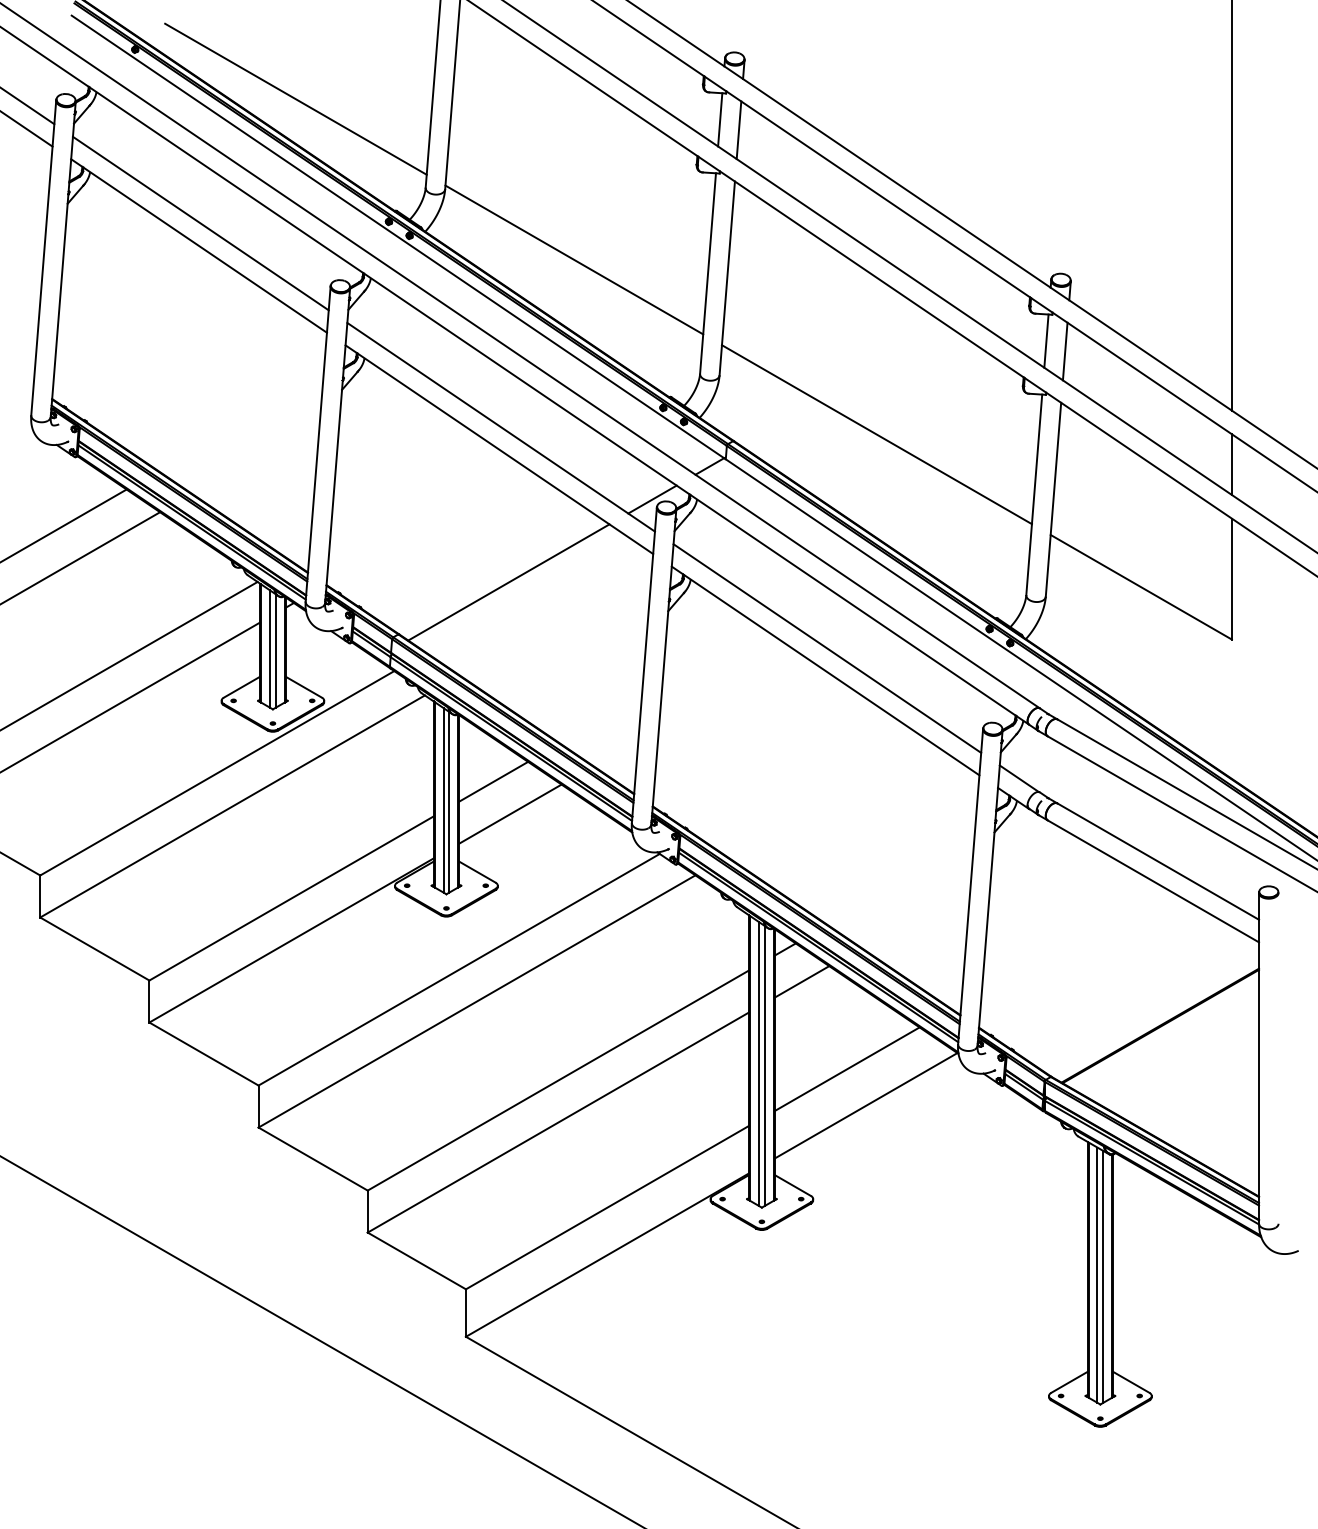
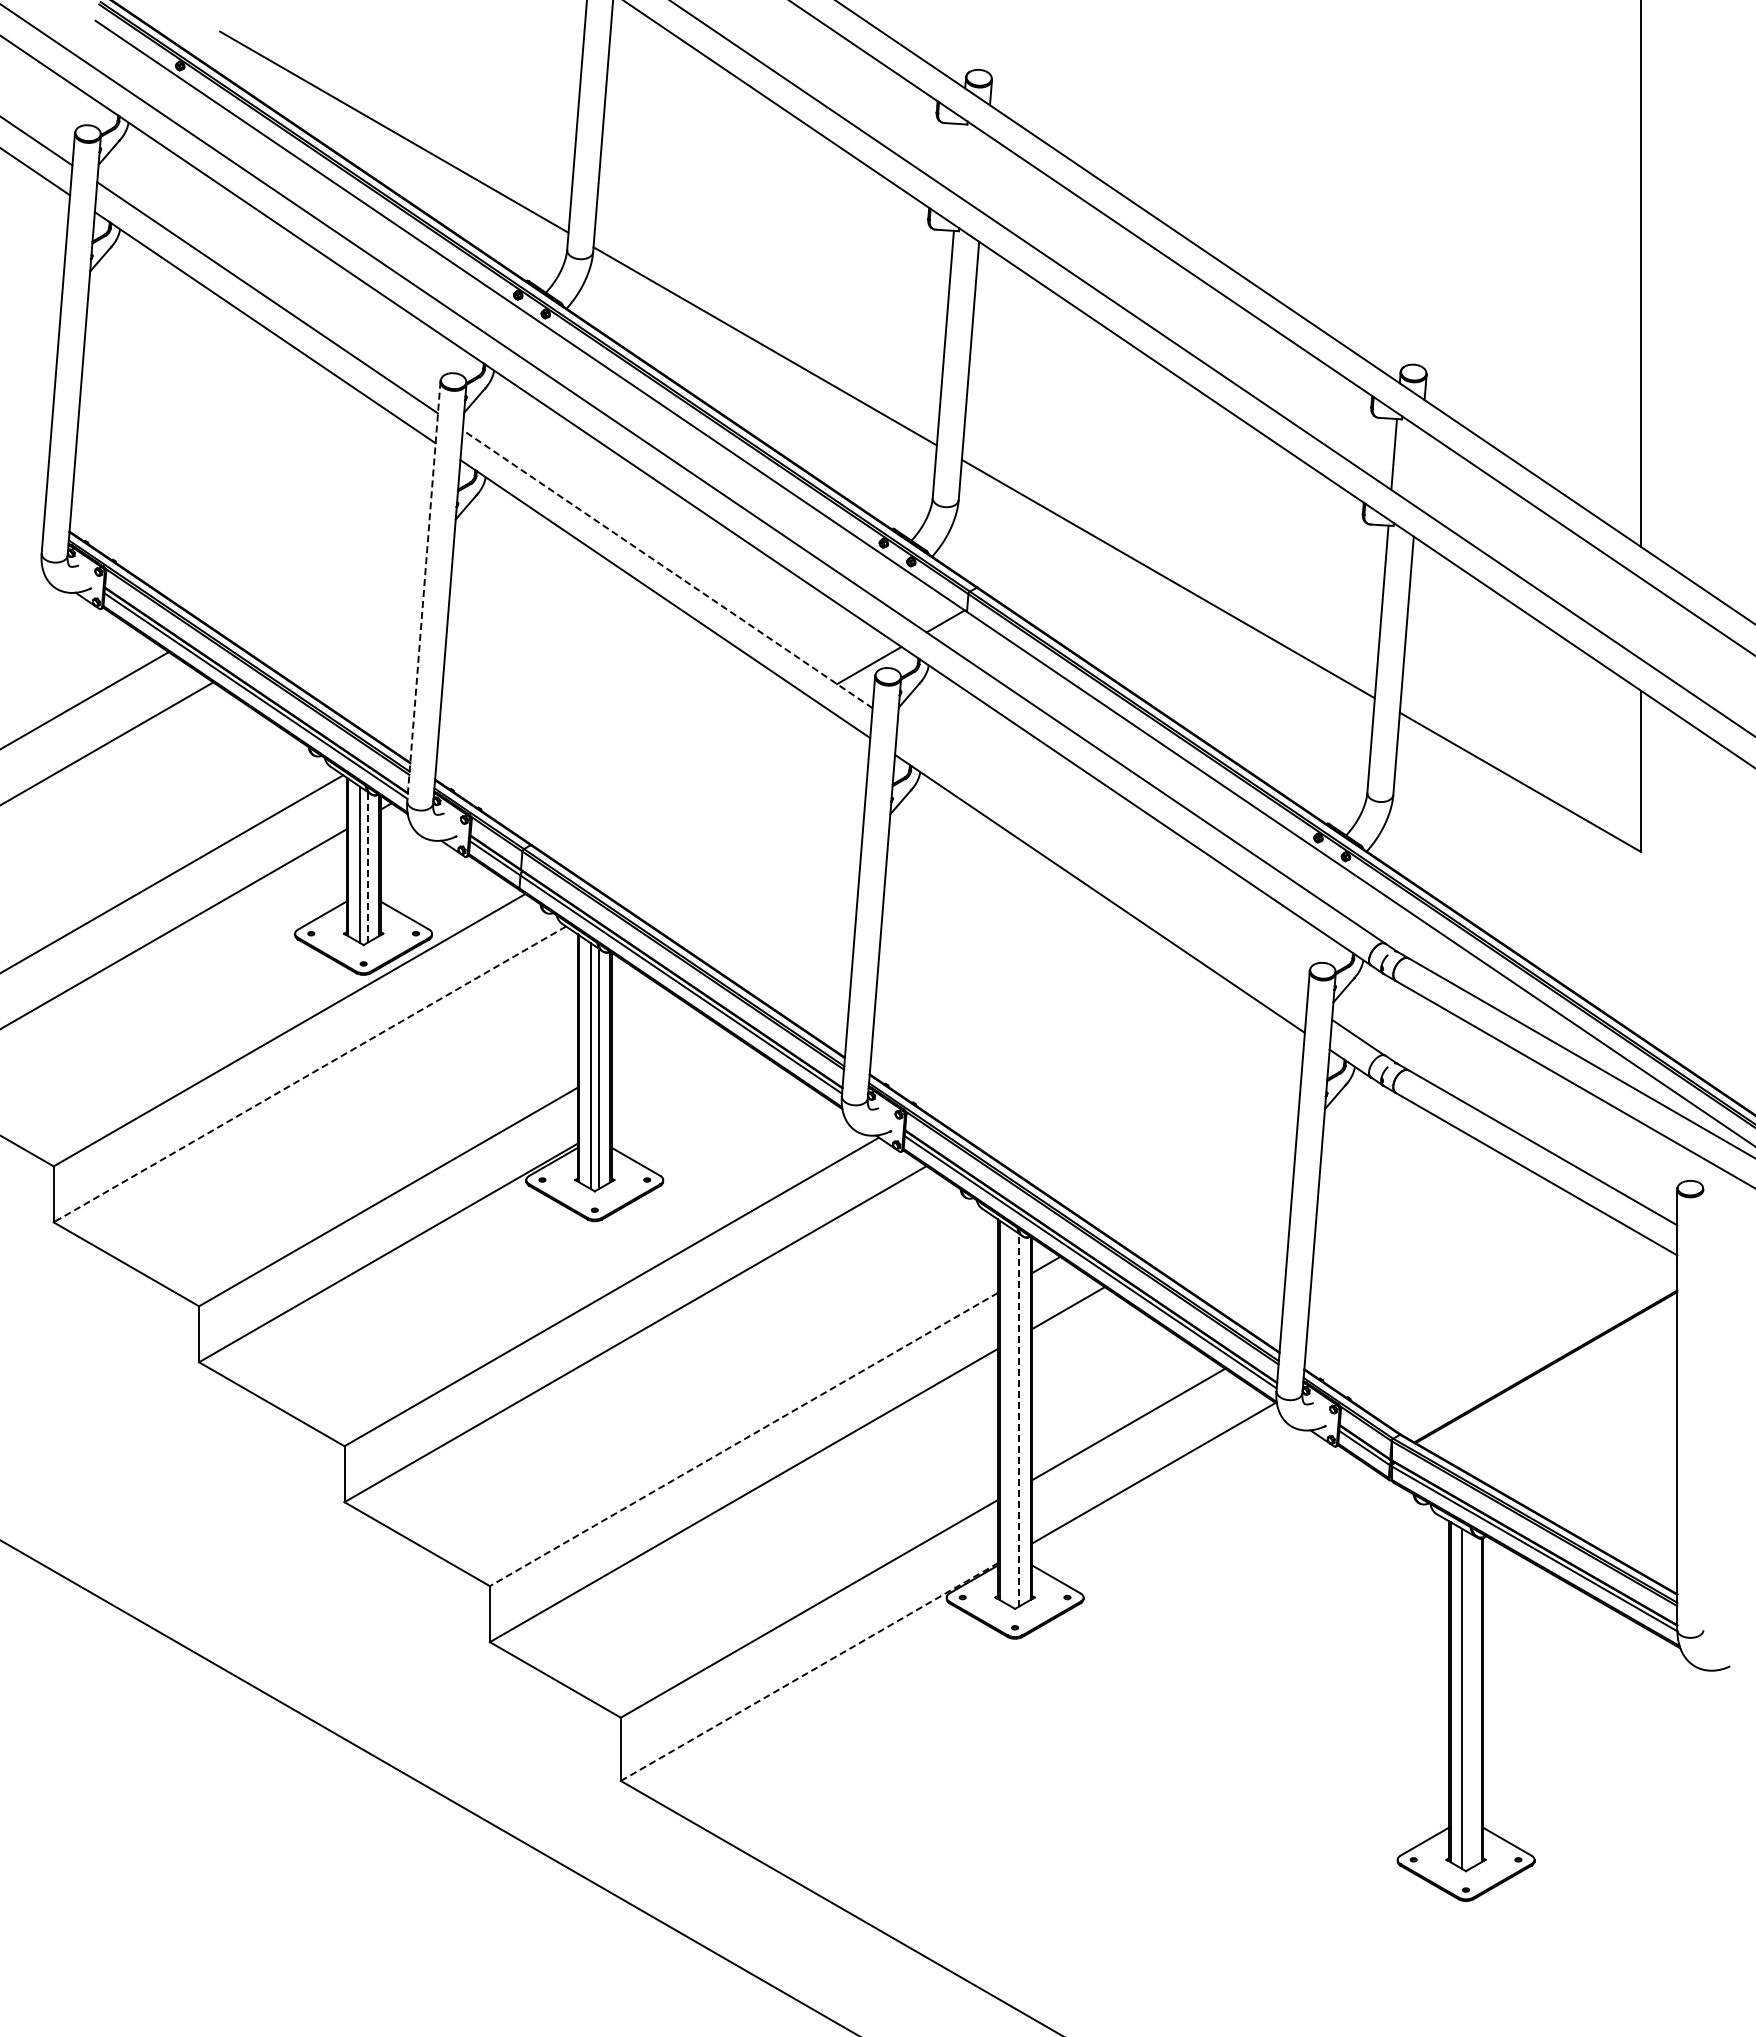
line: (720, 119) -> (959, 159), removed
line: (738, 130) -> (984, 173), removed
line: (1065, 350) -> (1419, 467), removed
line: (500, 427) -> (667, 569), solid -> dashed
line: (317, 444) -> (423, 592), solid -> dashed
line: (1232, 464) -> (1641, 618), removed
line: (509, 582) -> (678, 775), removed
line: (827, 648) -> (1102, 864), removed
line: (275, 651) -> (367, 867), solid -> dashed
line: (493, 781) -> (657, 1041), removed
line: (232, 806) -> (309, 1074), solid -> dashed
line: (510, 814) -> (679, 1084), removed
line: (759, 1063) -> (1011, 1417), removed
line: (764, 1066) -> (1018, 1420), solid -> dashed
line: (558, 1080) -> (743, 1439), solid -> dashed
line: (607, 1255) -> (809, 1672), solid -> dashed
line: (1102, 1276) -> (1469, 1700), removed

